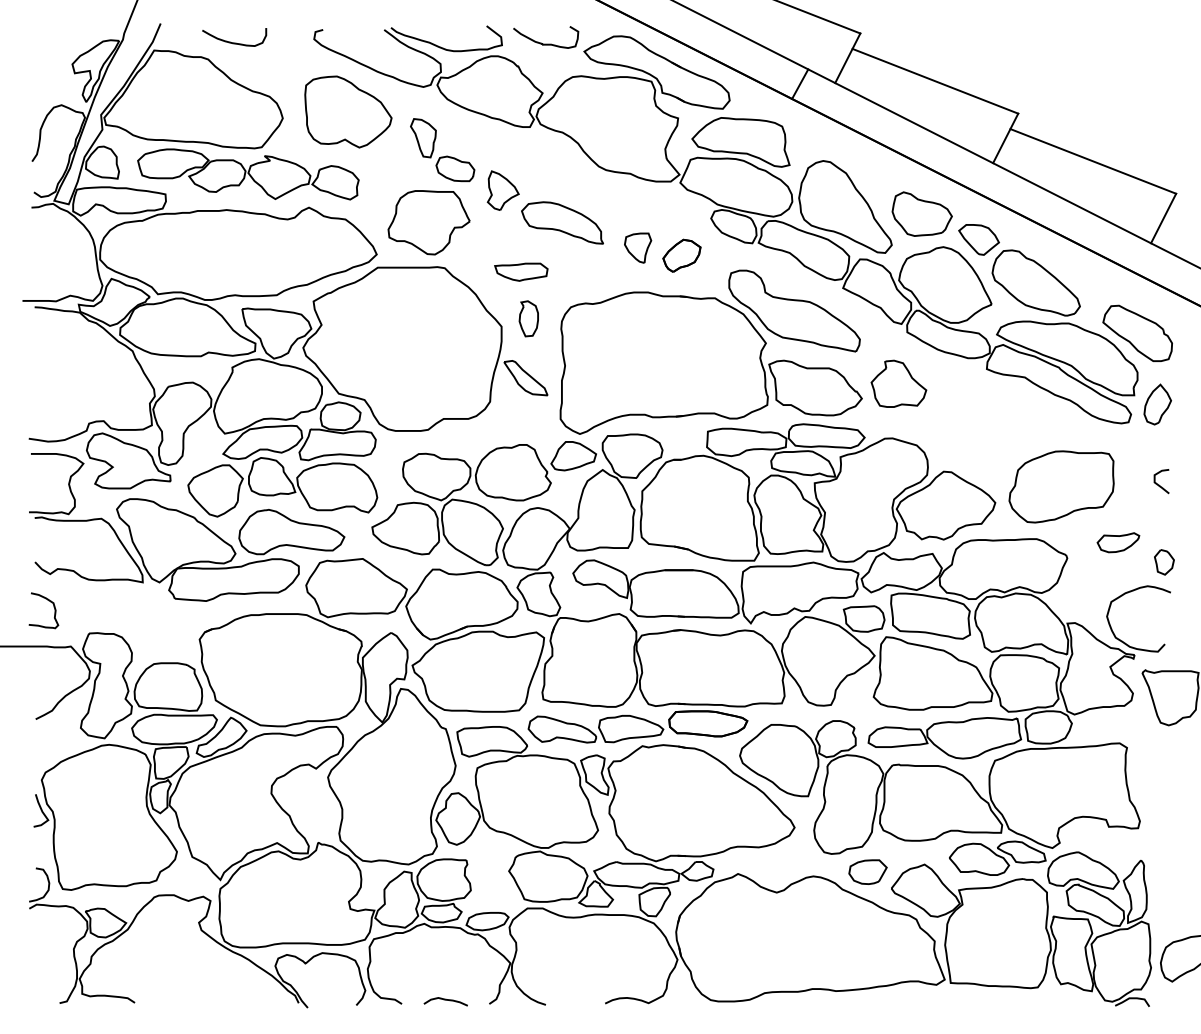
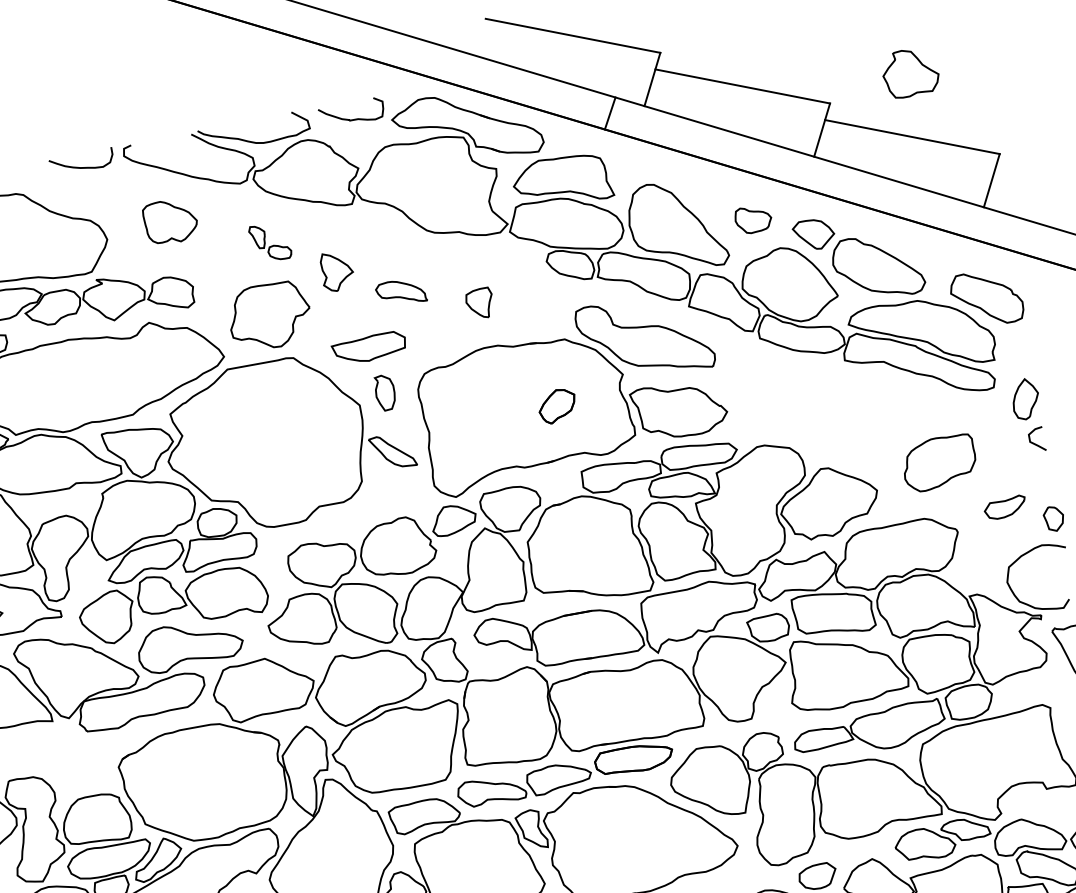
curve: (234, 42) -> (82, 167), moved
part: (348, 111) -> (170, 221), size x0.6
part: (442, 150) -> (270, 242), size x0.6
part: (921, 213) -> (752, 219), size x0.6
part: (562, 222) -> (401, 292), size x0.6
part: (681, 255) -> (556, 406), moved
part: (521, 271) -> (369, 347), size x1.4
part: (898, 383) -> (910, 72), moved
part: (1157, 404) -> (1025, 399), moved
part: (1061, 486) -> (939, 462), size x0.7

